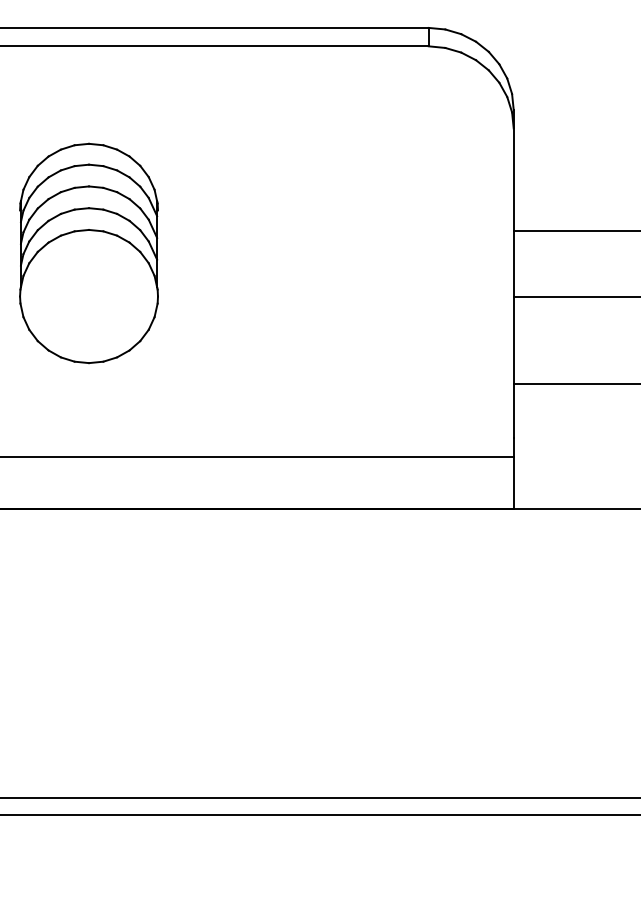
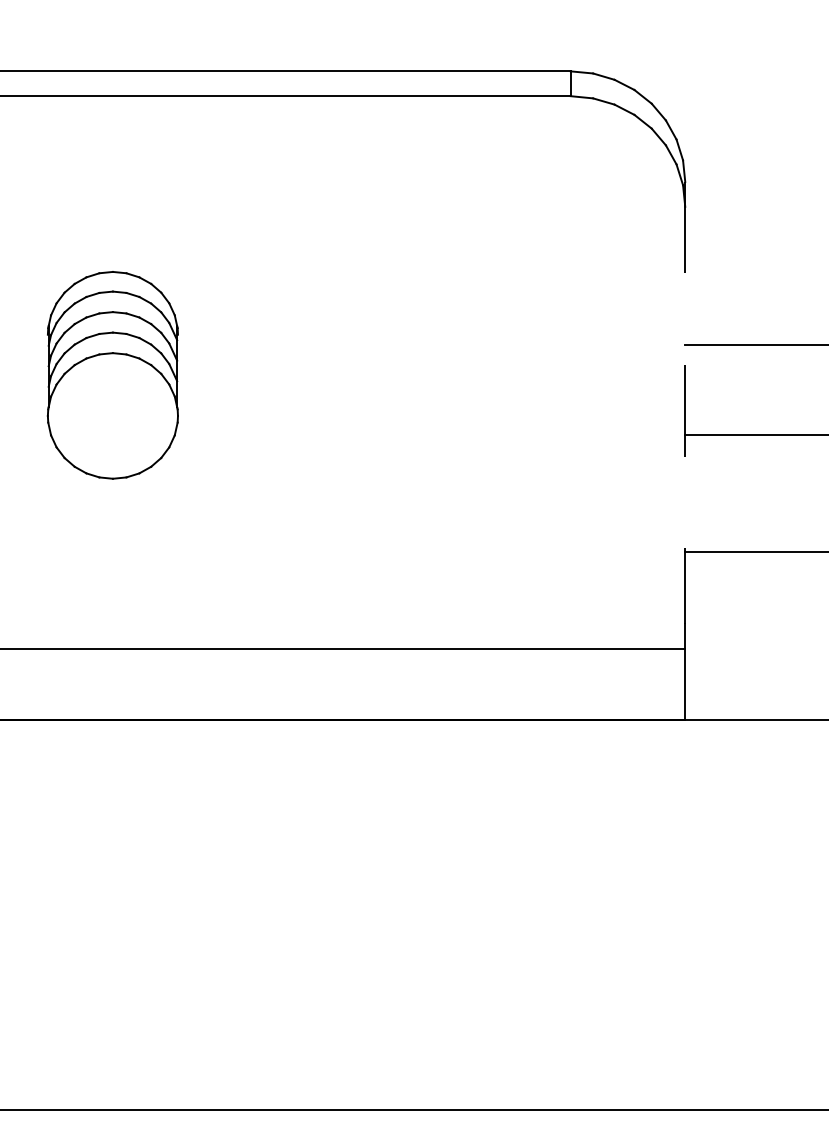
part: (88, 253) -> (112, 375), size x0.7
line: (513, 274) -> (684, 403), solid -> dashed

